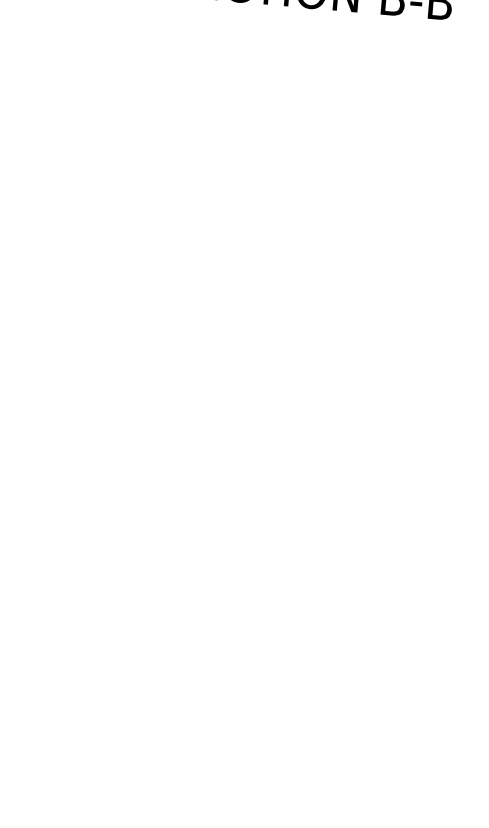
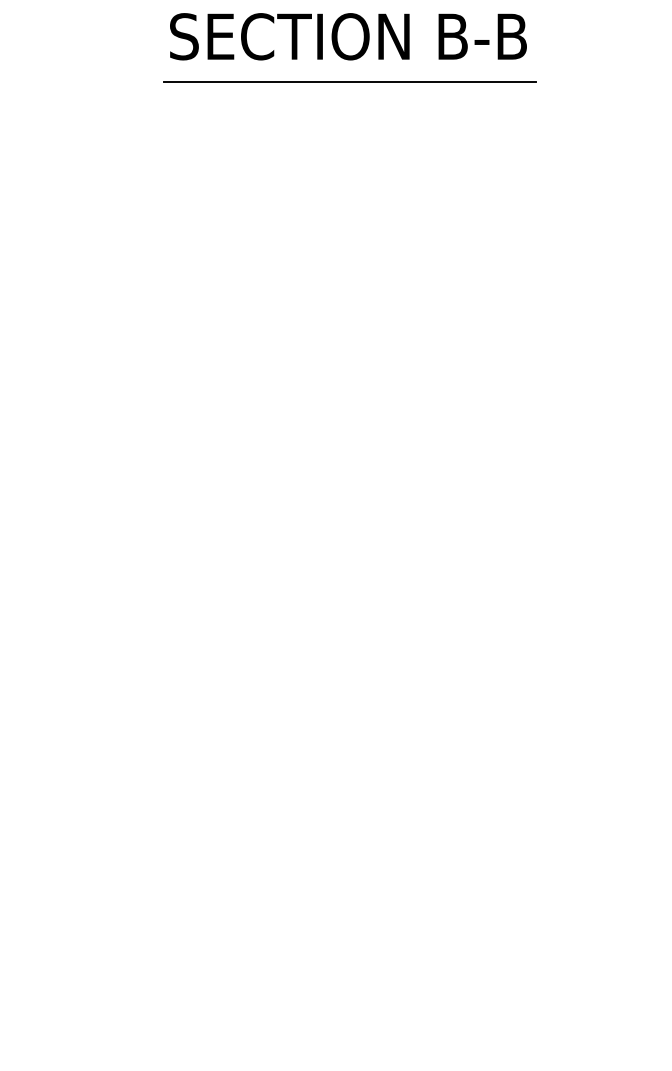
line: (307, 26) -> (349, 82), added

